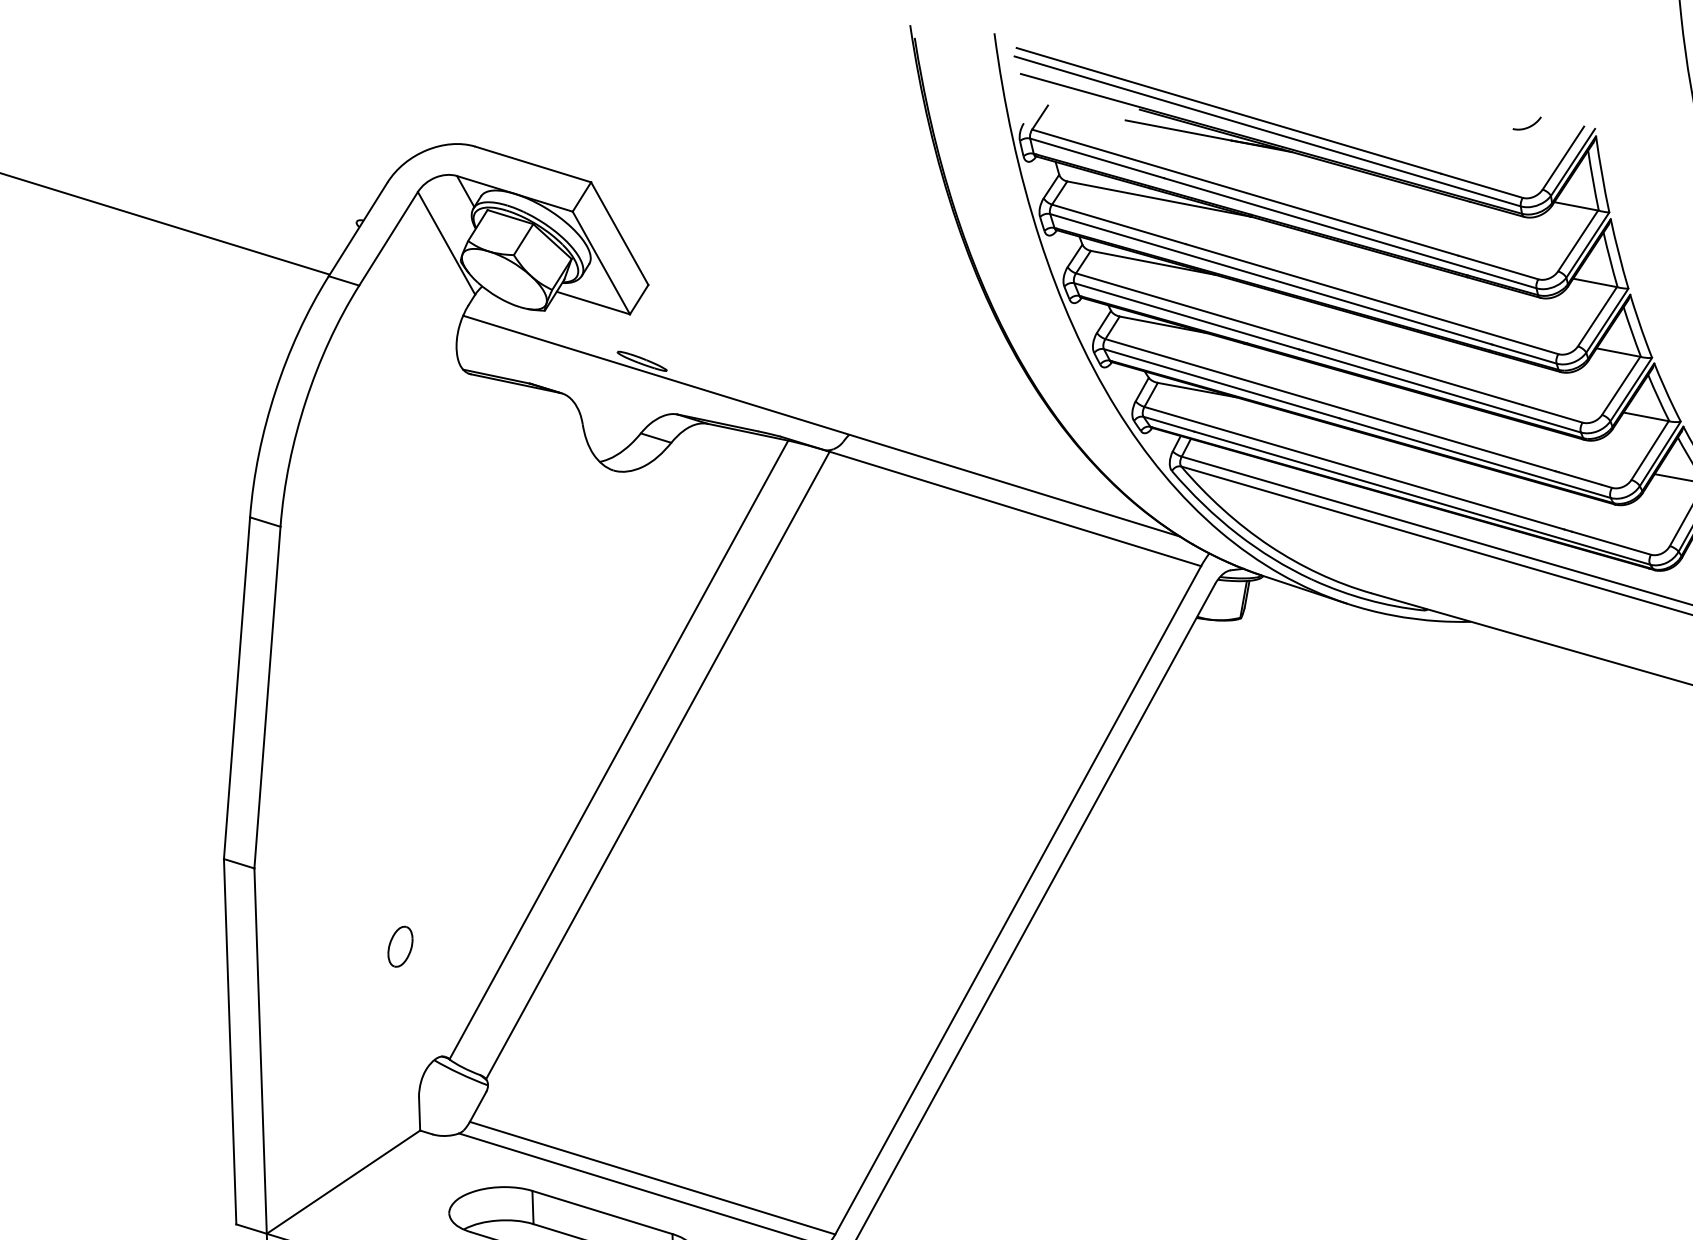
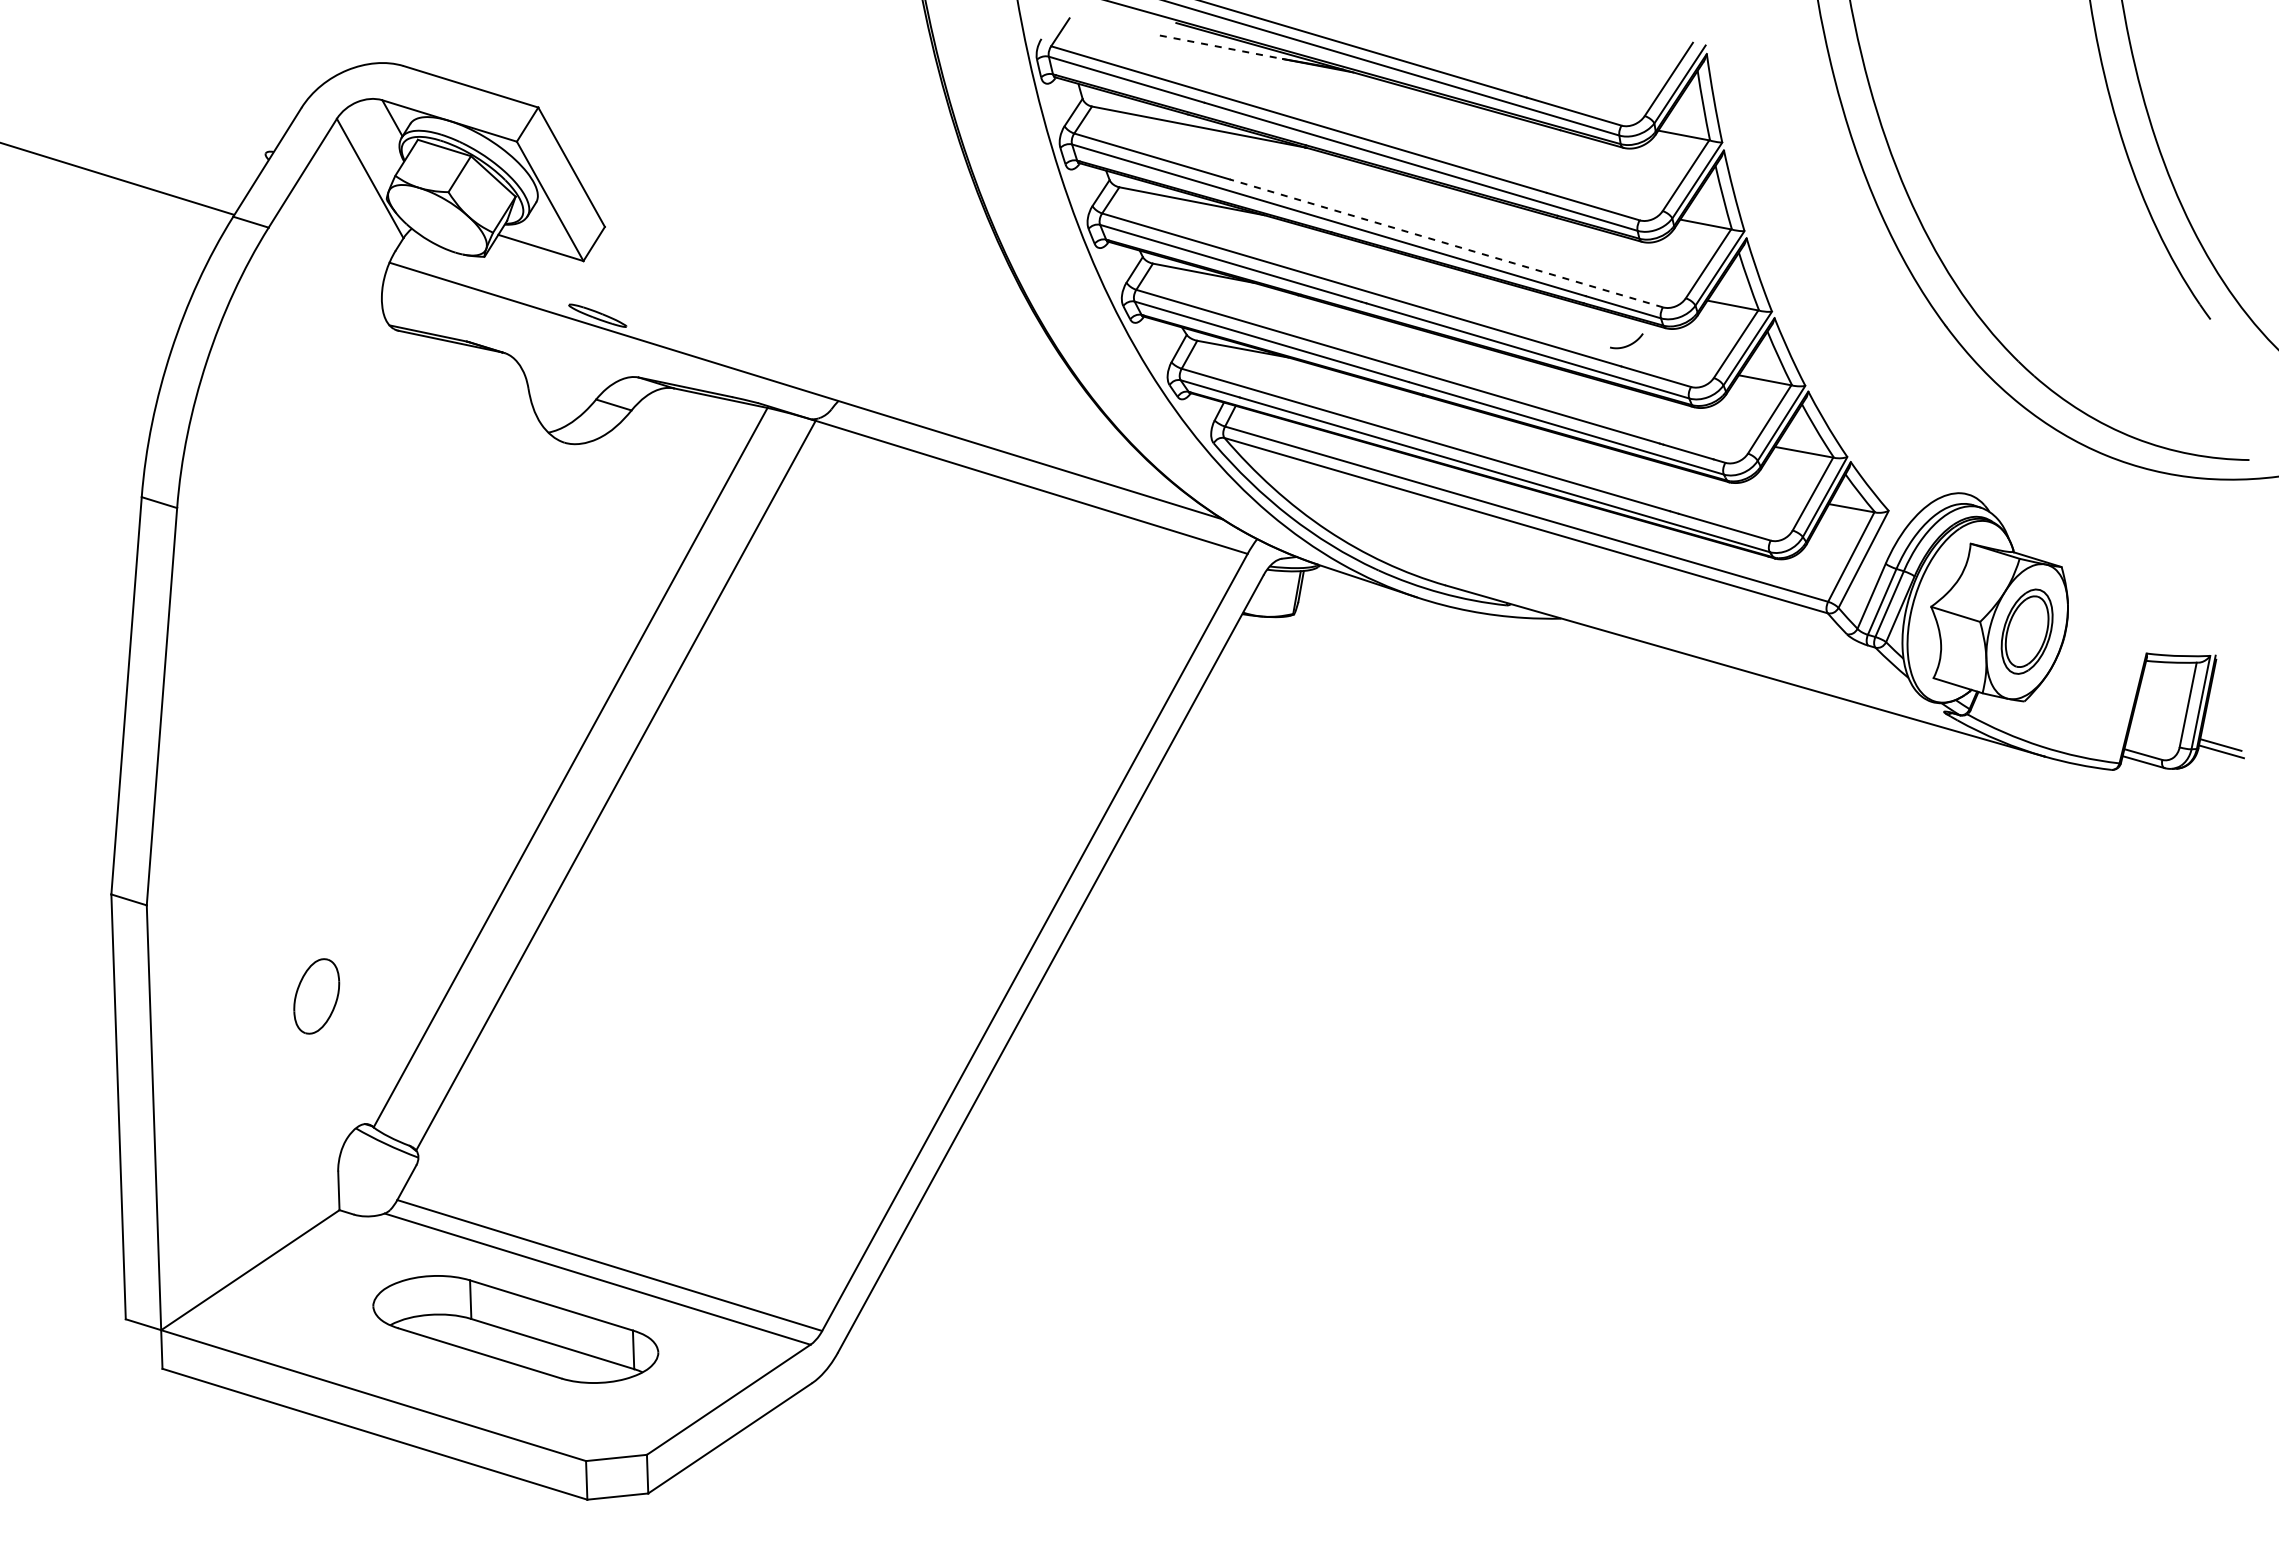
curve: (1528, 126) -> (1628, 344), moved
line: (1178, 130) -> (1221, 47), solid -> dashed
line: (1372, 299) -> (1446, 243), solid -> dashed
part: (400, 946) -> (316, 996), size x1.6

